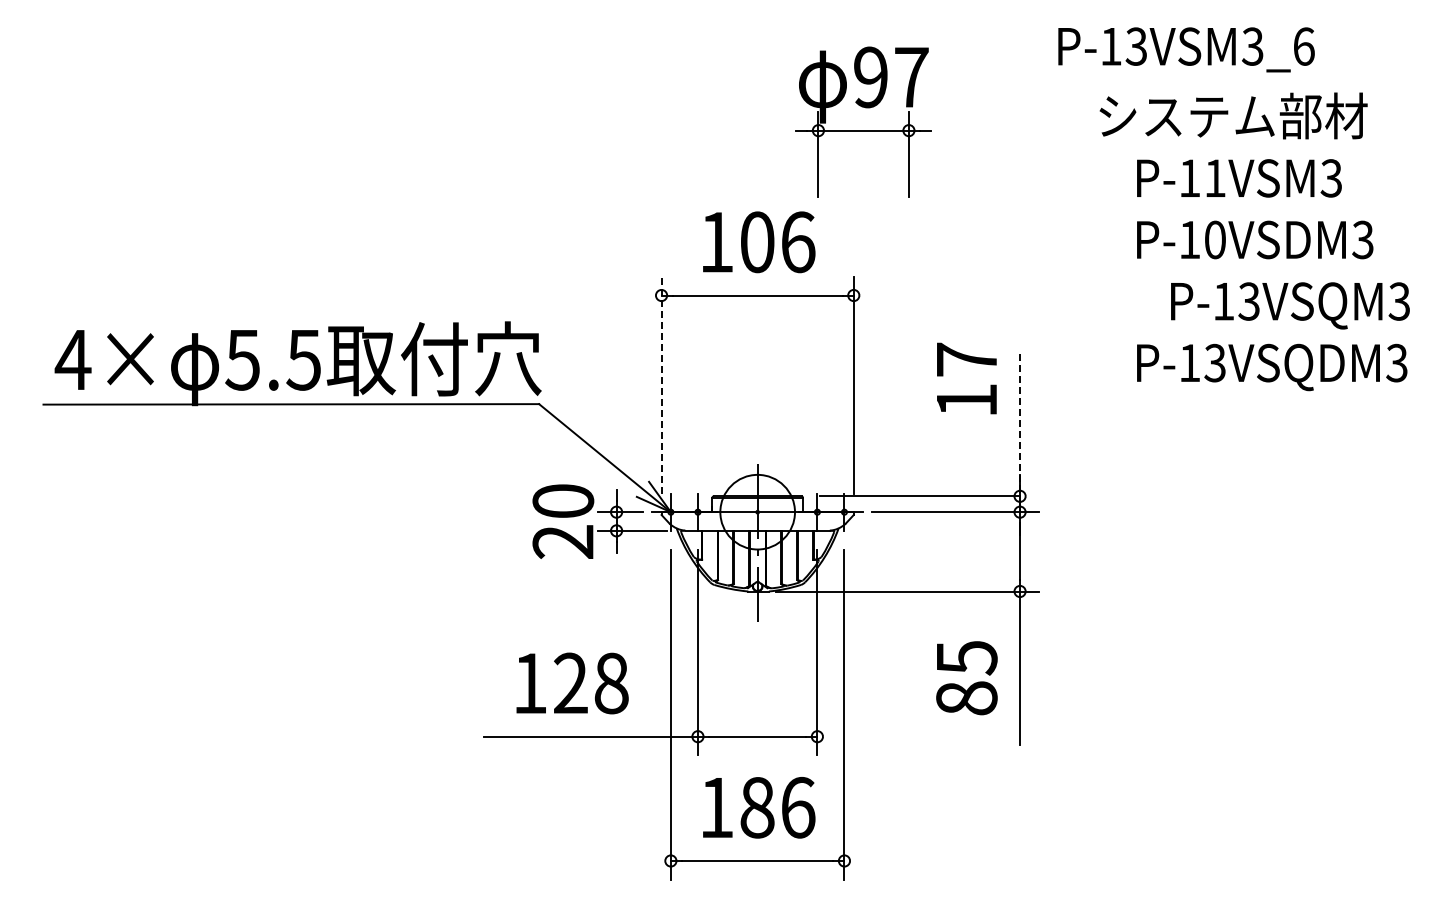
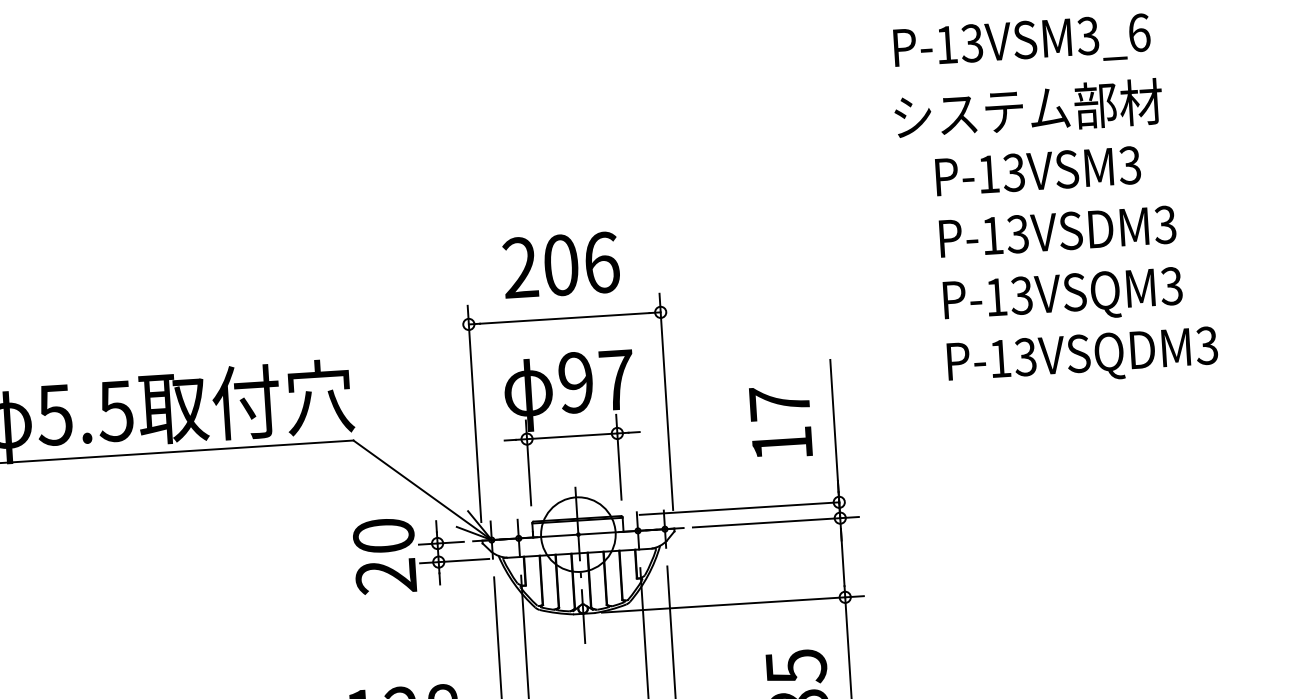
text: (1186, 49) -> (1022, 43), moved
part: (863, 130) -> (572, 436), moved
text: (1214, 178) -> (1013, 172), P-11VSM3 -> P-13VSM3
text: (1214, 239) -> (1017, 233), P-10VSDM3 -> P-13VSDM3
text: (716, 241) -> (520, 267), 106 -> 206
text: (1290, 305) -> (1063, 297), moved
text: (966, 378) -> (780, 422), moved
line: (661, 384) -> (474, 413), dashed -> solid
line: (1020, 425) -> (835, 431), dashed -> solid

